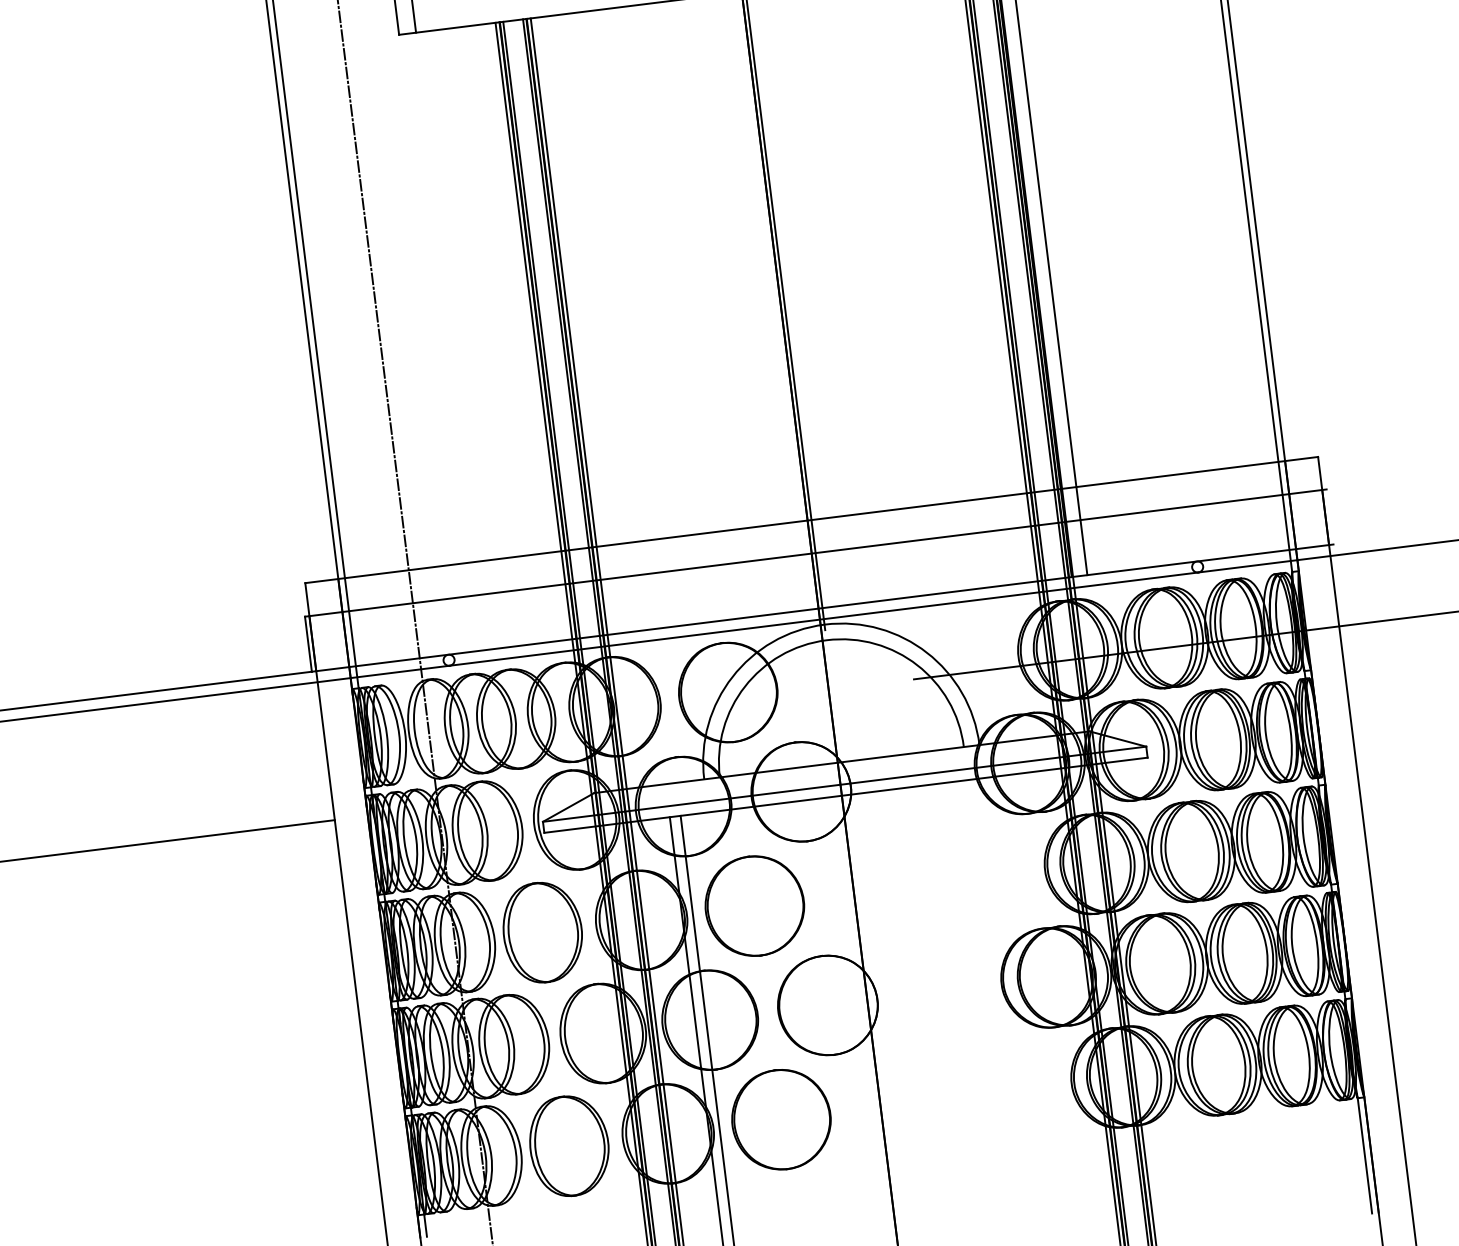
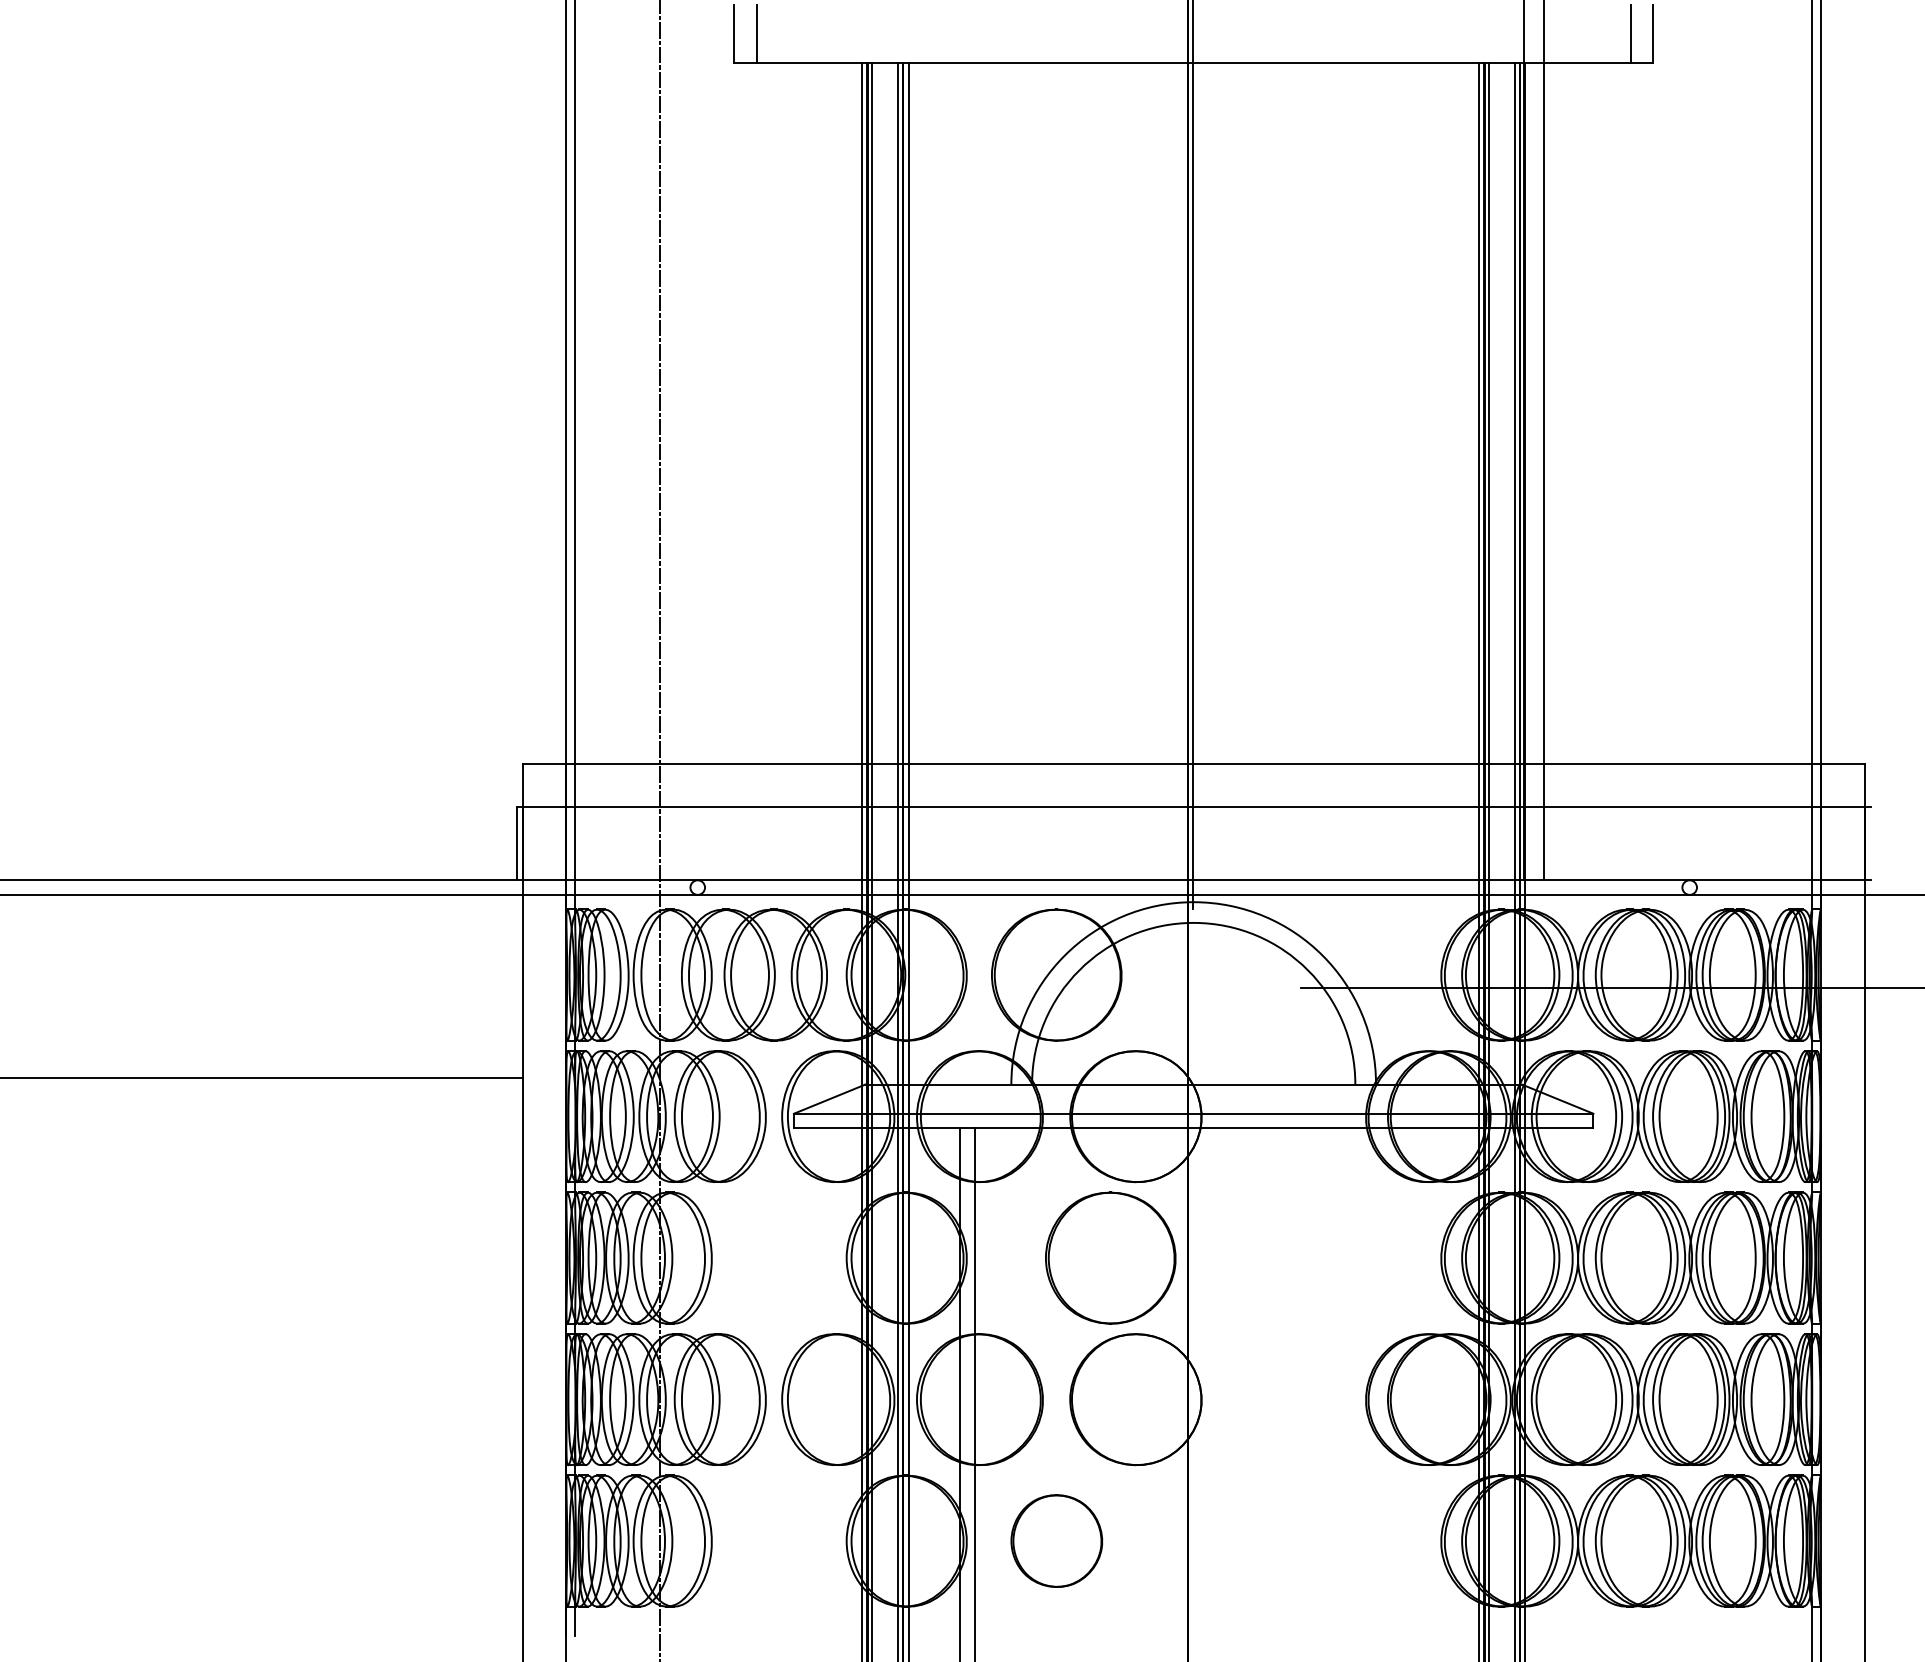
part: (754, 905) -> (1110, 1257), moved
part: (542, 932) -> (775, 1257), removed
part: (781, 1119) -> (1056, 1540), size x0.7
part: (569, 1145) -> (775, 1540), removed

